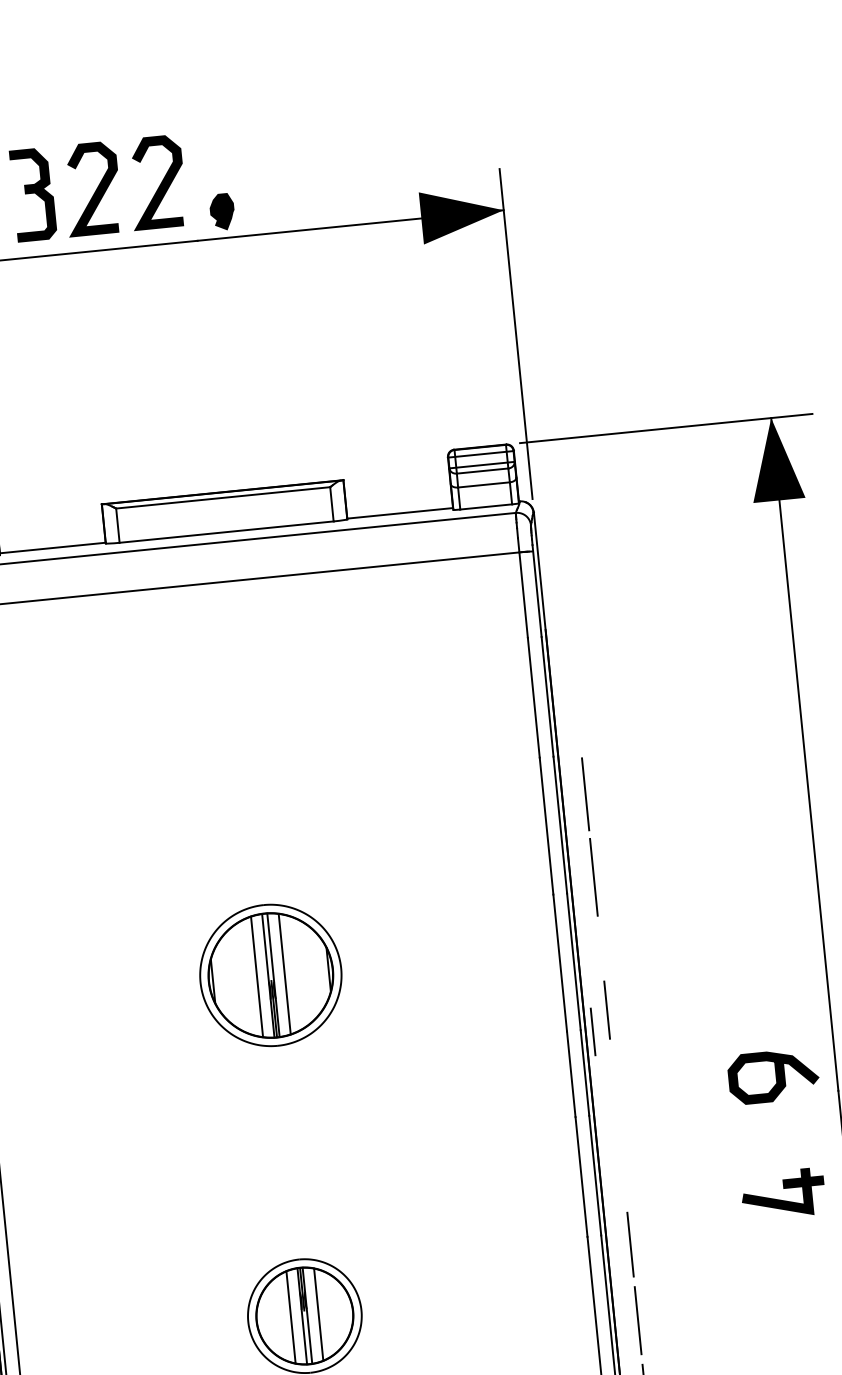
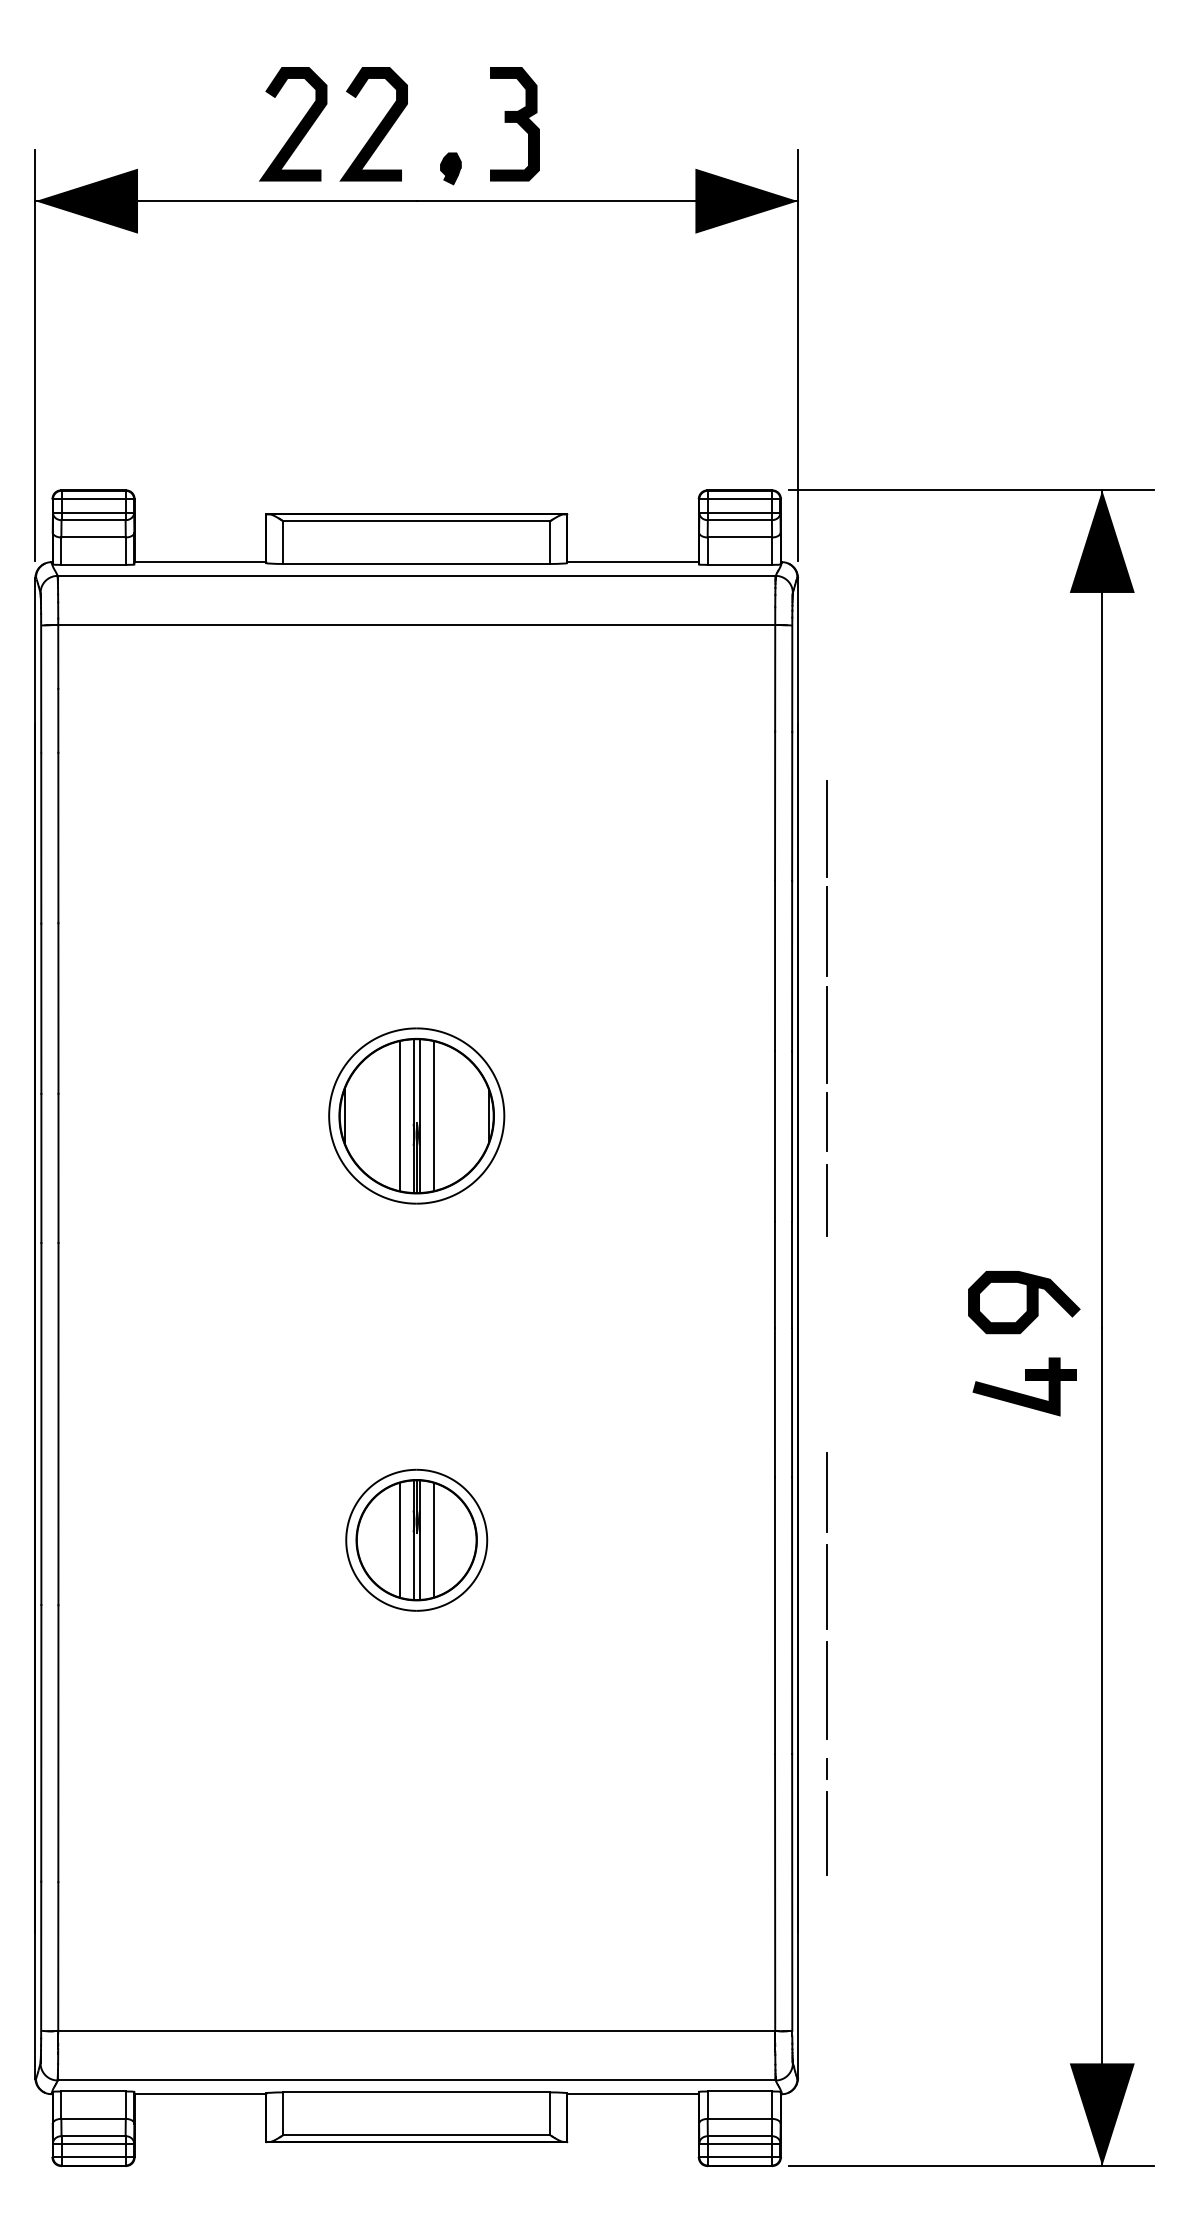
part: (33, 195) -> (514, 124), moved
part: (222, 211) -> (450, 168), size x0.71
line: (577, 711) -> (827, 828), added
line: (592, 1031) -> (826, 1121), moved
part: (783, 1189) -> (1025, 1380), moved

